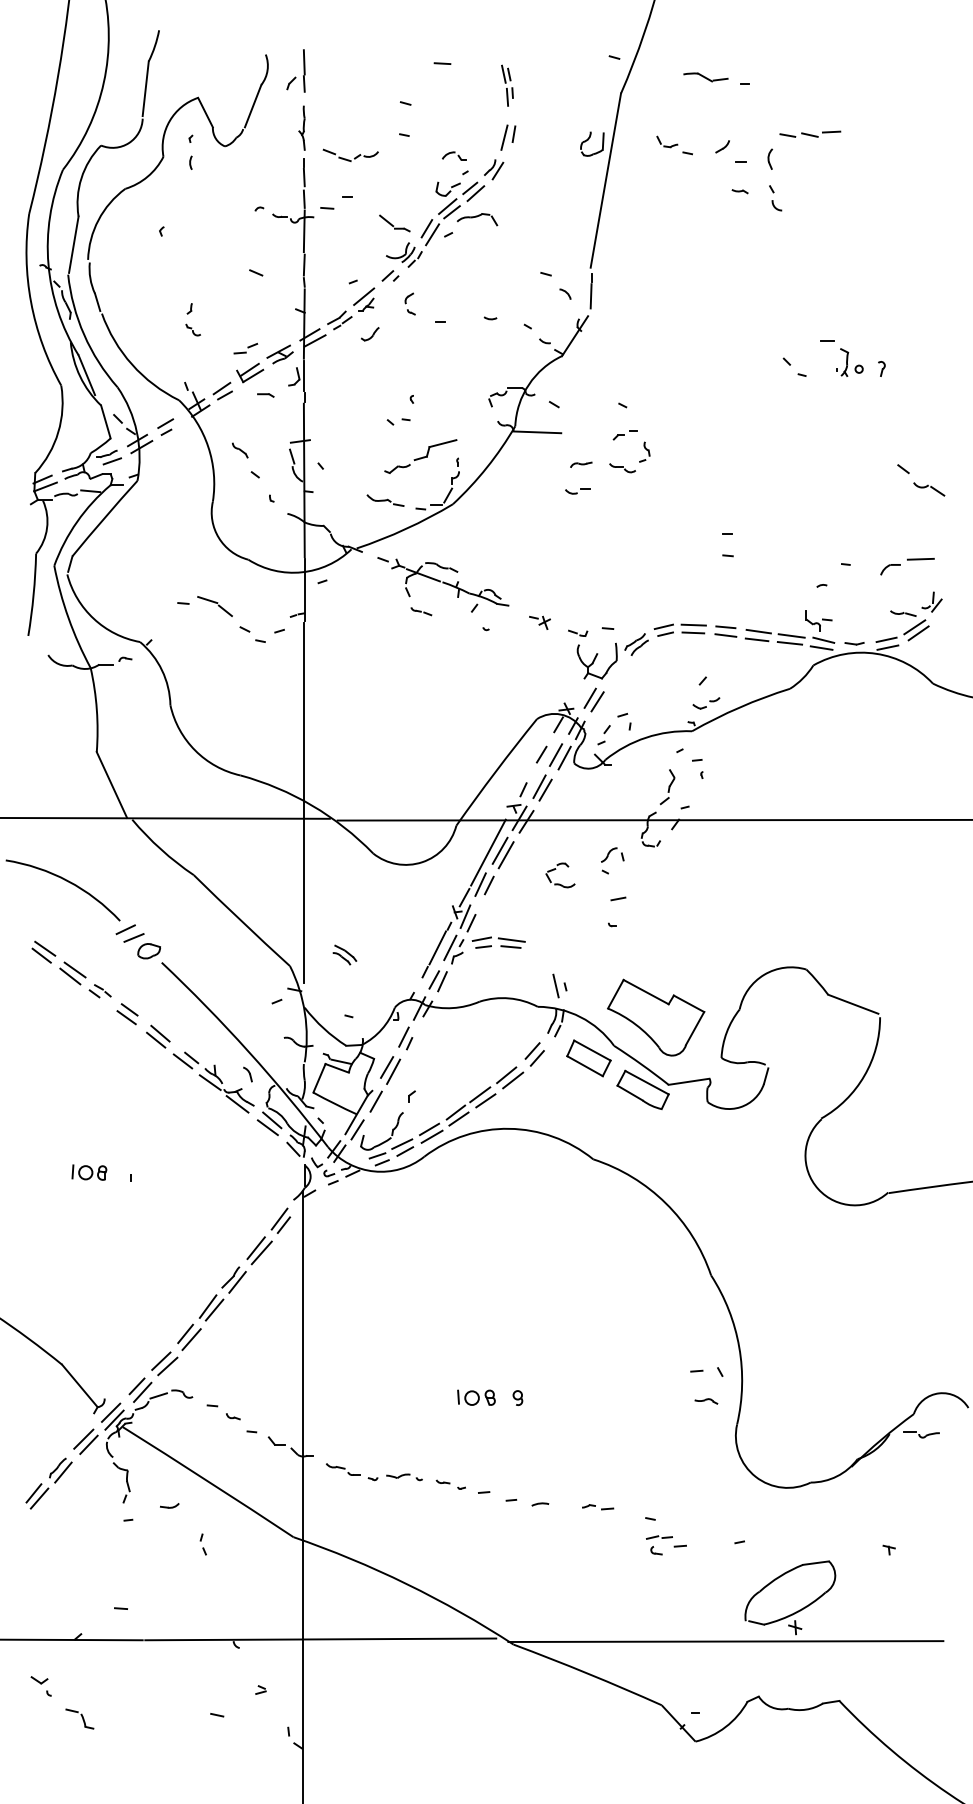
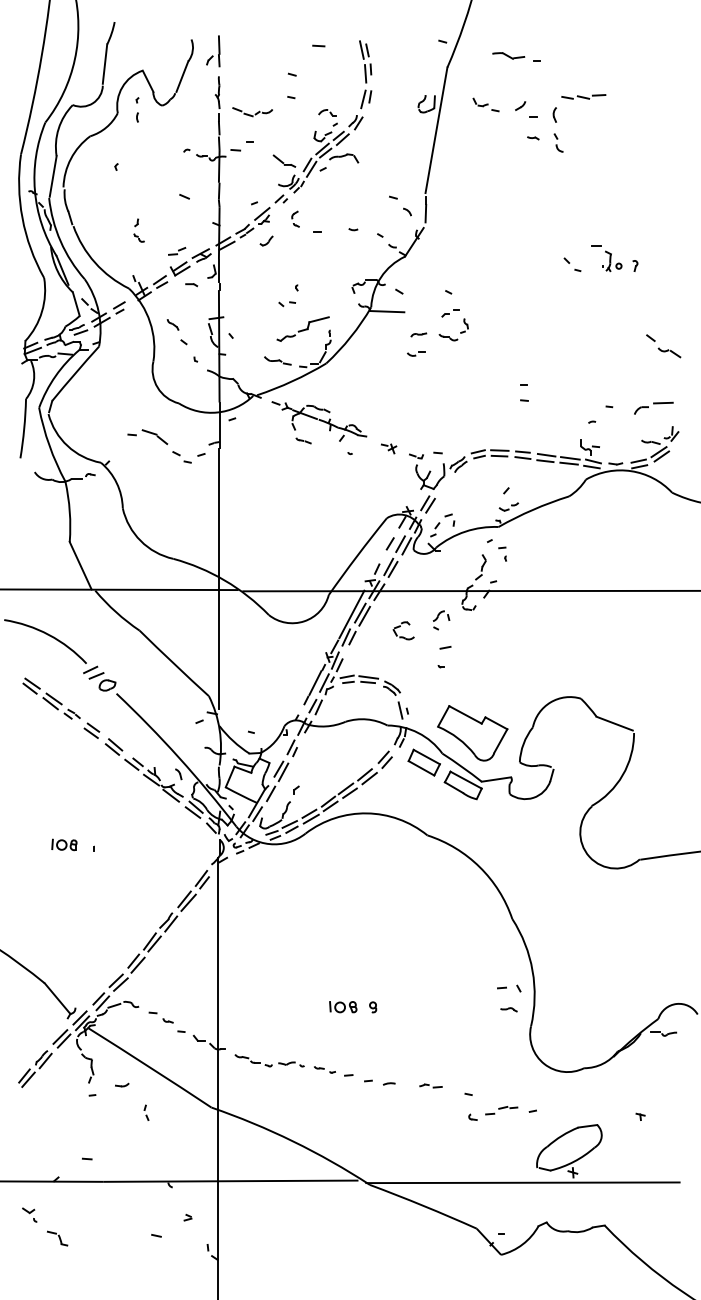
part: (507, 85) -> (365, 61), size x1.43
part: (344, 954) -> (391, 687), moved
part: (659, 1537) -> (508, 1107), moved

